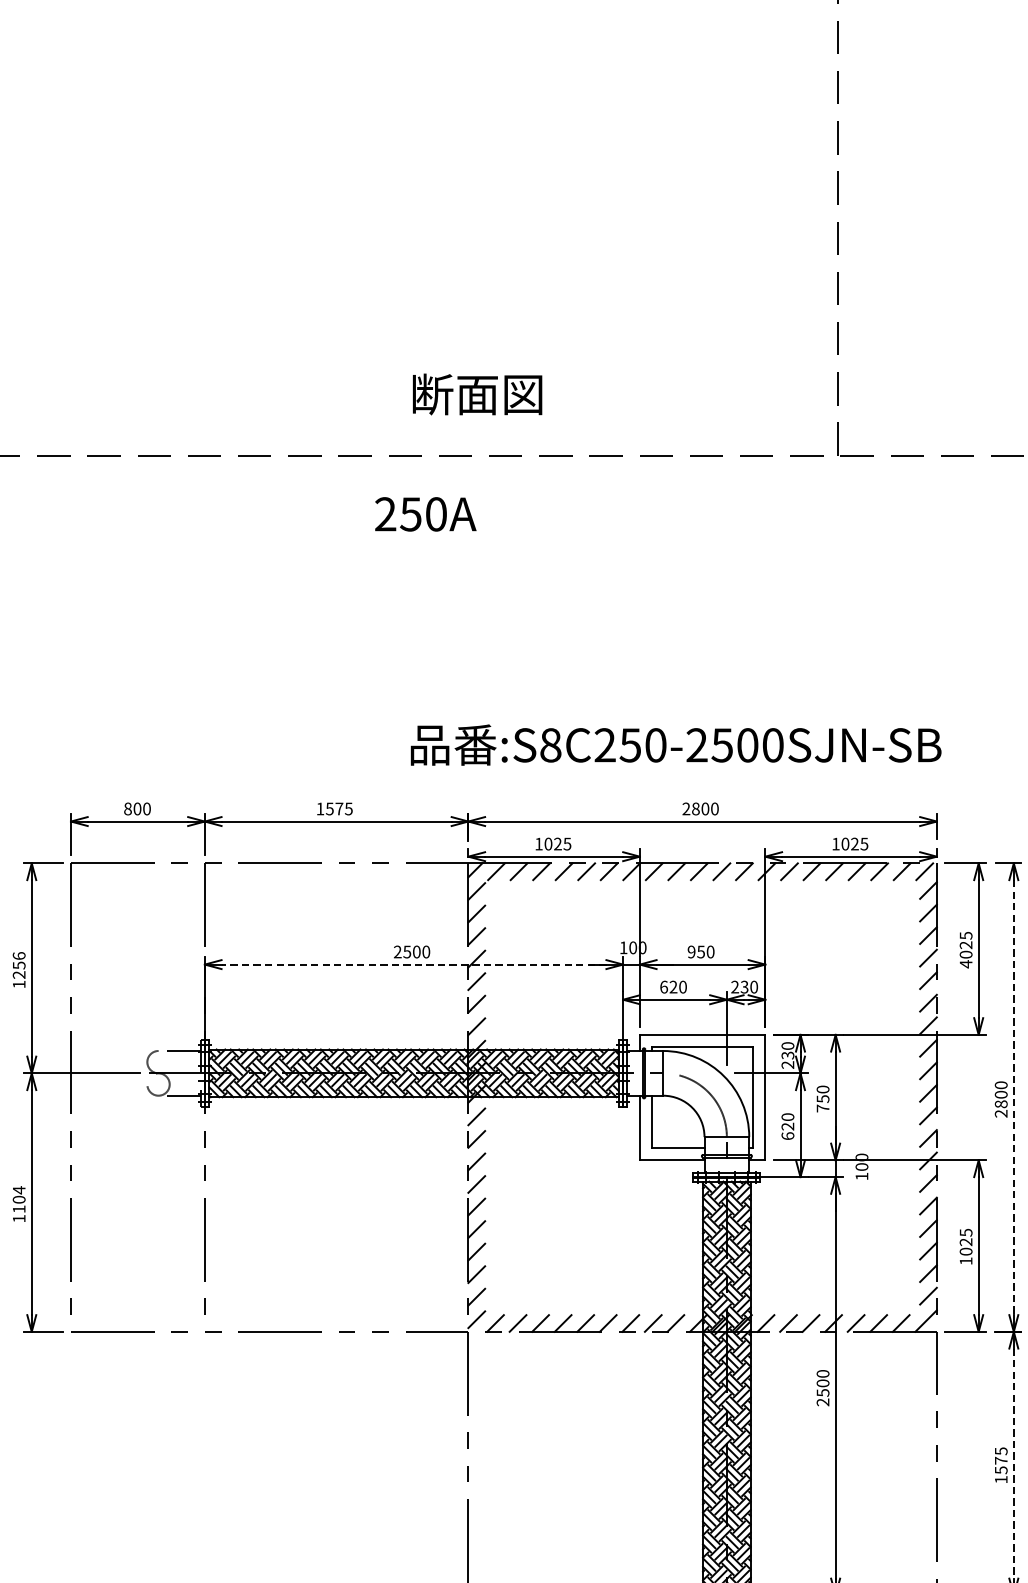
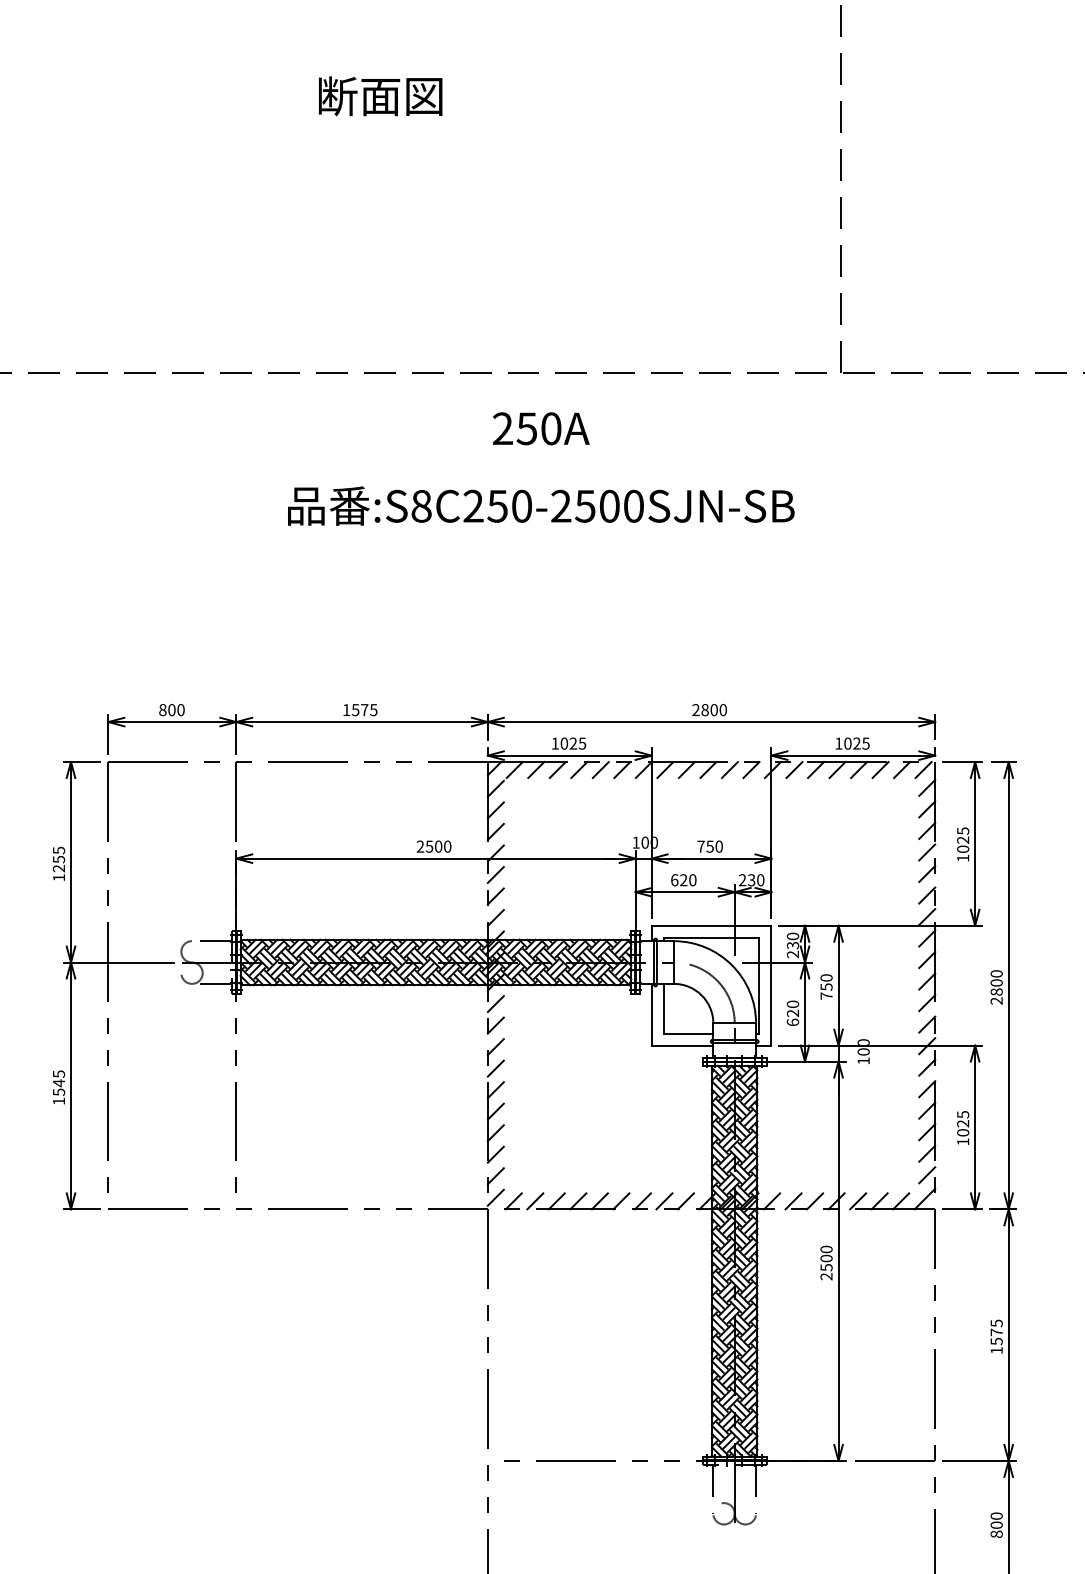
text: (477, 394) -> (380, 96), moved
text: (426, 514) -> (541, 428), moved
text: (676, 744) -> (541, 505), moved
text: (691, 951) -> (700, 846), 950 -> 750
text: (18, 956) -> (58, 850), 1256 -> 1255
line: (413, 964) -> (435, 858), dashed -> solid
text: (966, 964) -> (963, 858), 4025 -> 1025
line: (1013, 1097) -> (1008, 985), dashed -> solid
text: (18, 1200) -> (58, 1083), 1104 -> 1545
line: (1013, 1463) -> (1008, 1335), dashed -> solid

